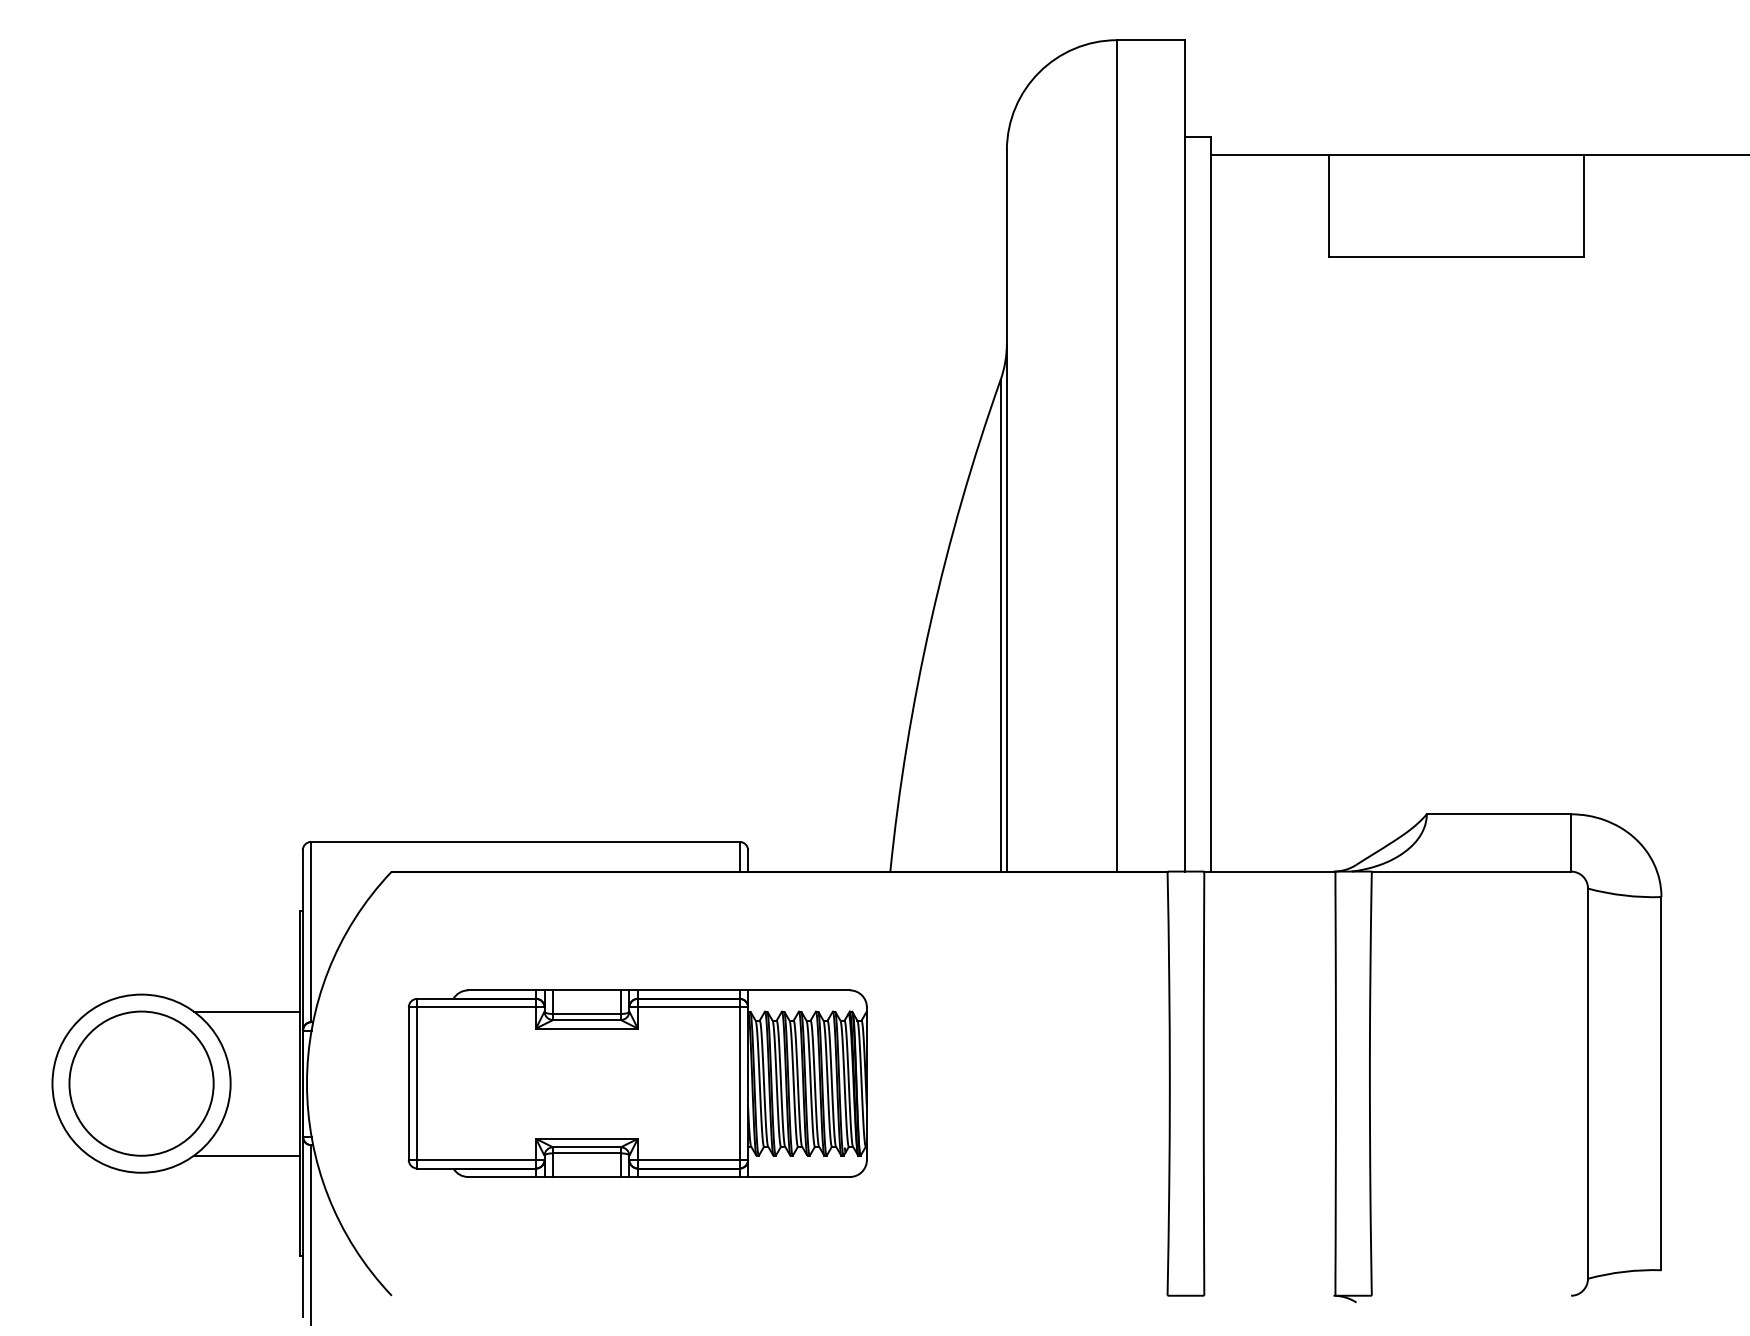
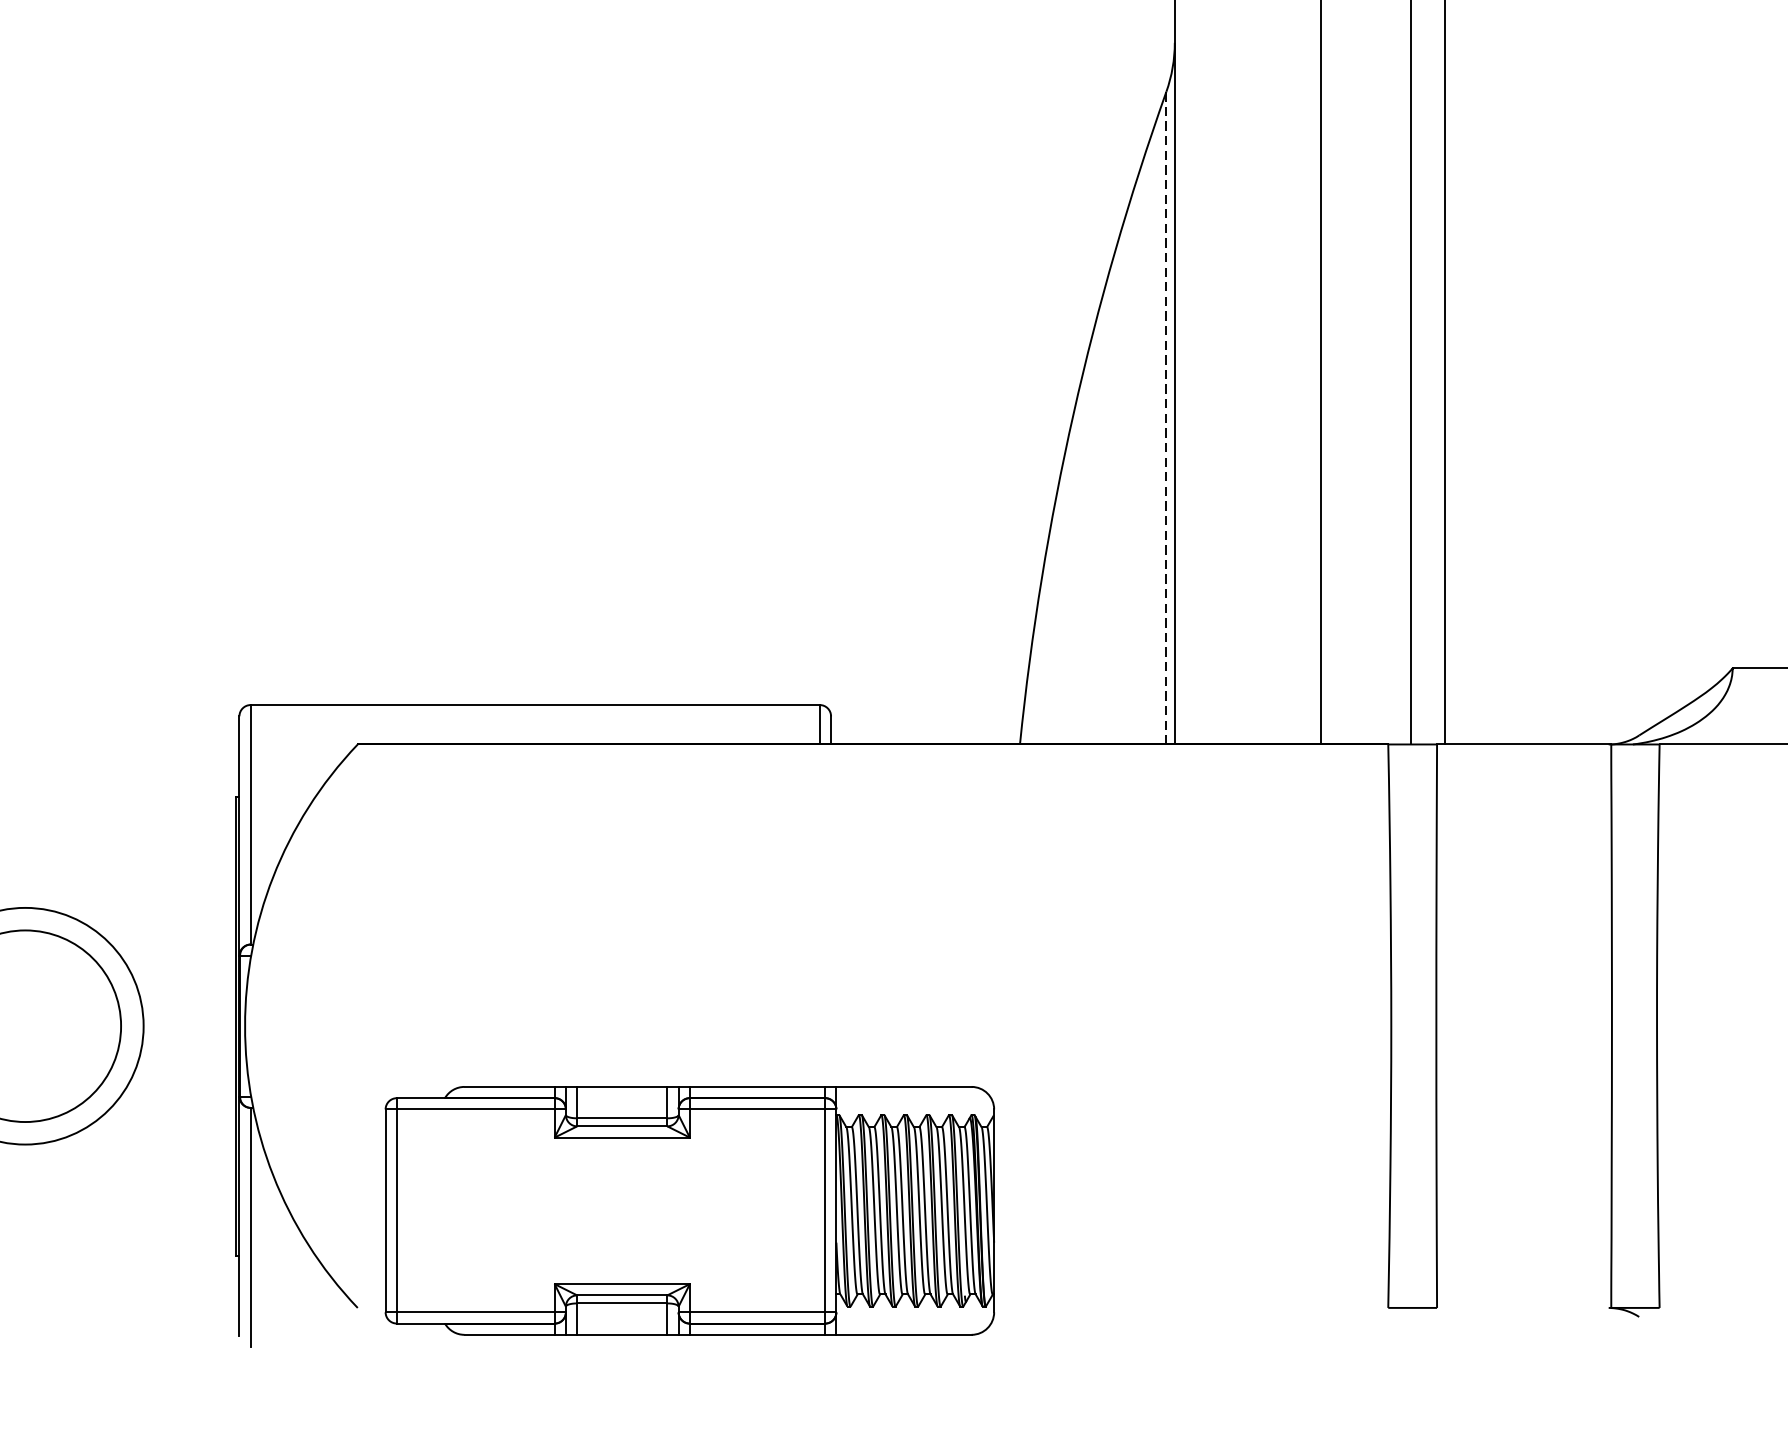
line: (1000, 625) -> (1166, 417), solid -> dashed
line: (246, 1011) -> (164, 930), removed
part: (637, 1083) -> (689, 1210), moved
line: (246, 1155) -> (164, 1121), removed

